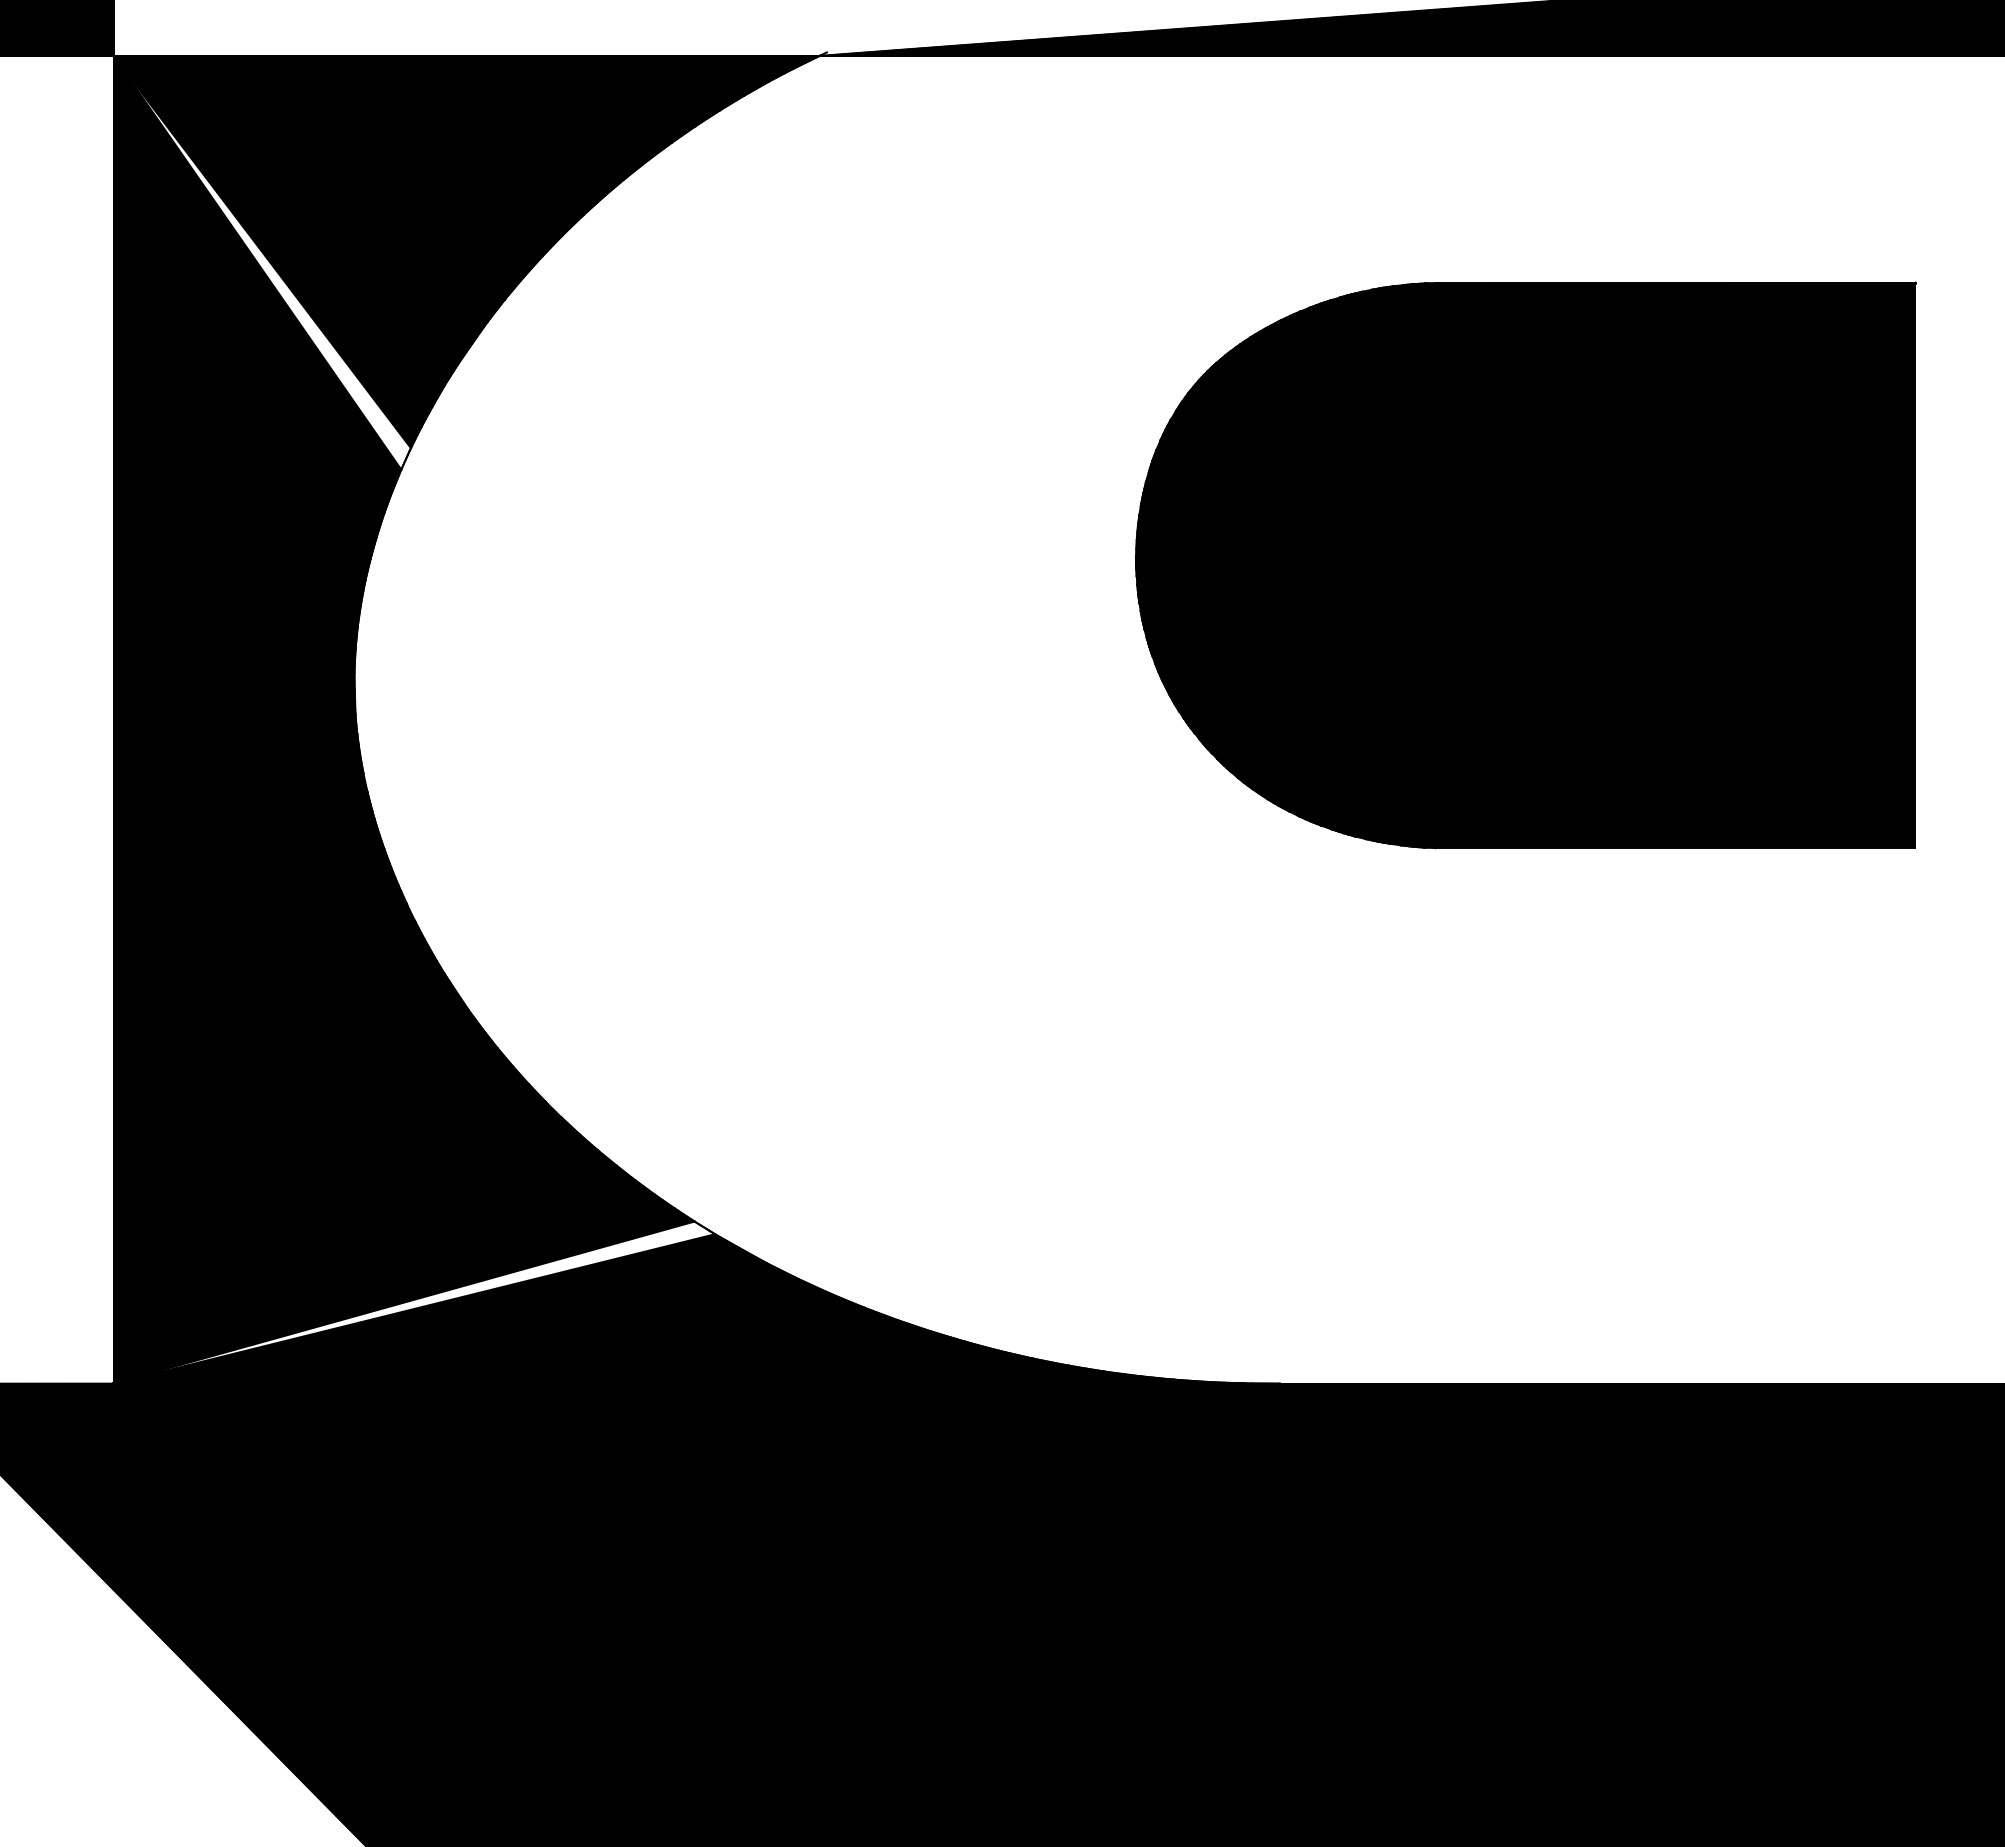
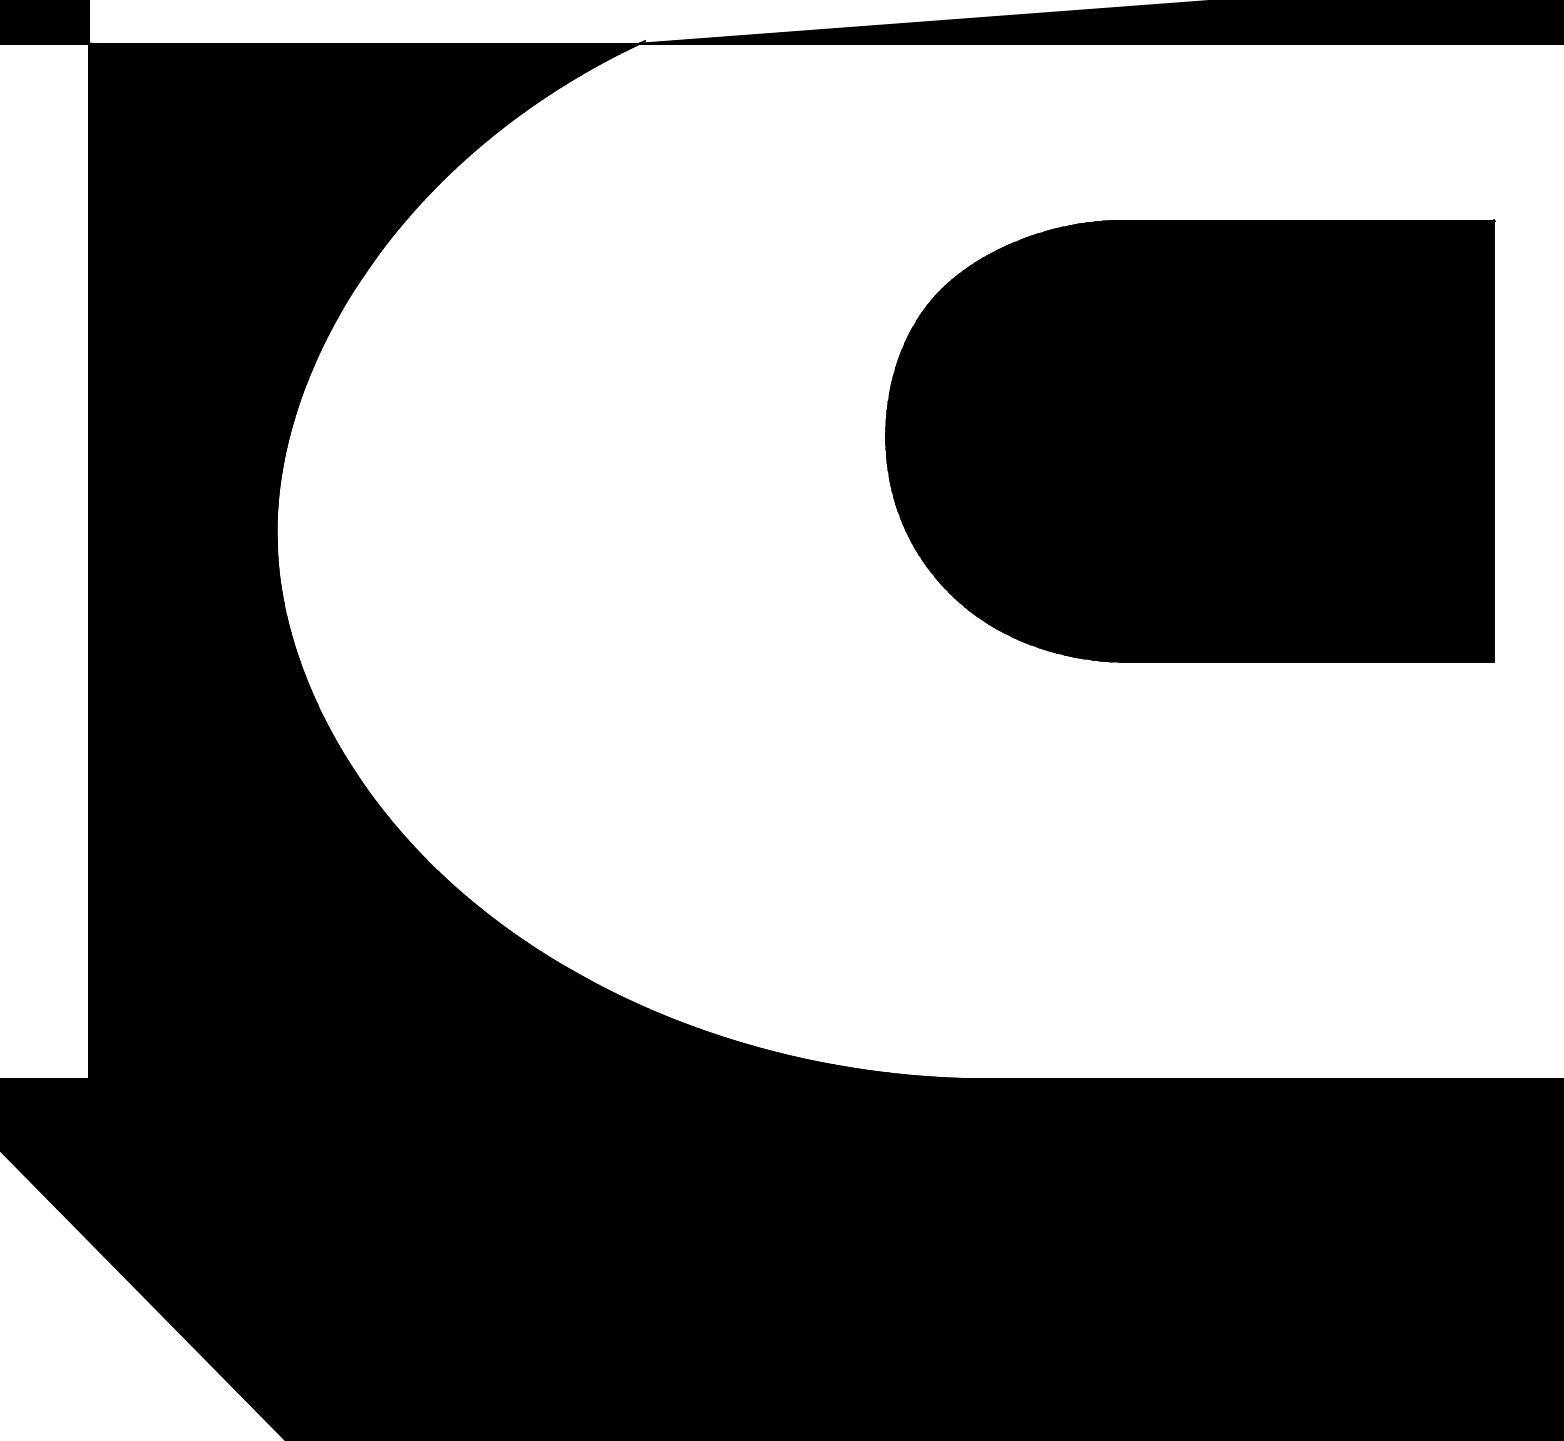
fill: (261, 262) -> (204, 204), added
fill: (414, 1302) -> (323, 1016), added

